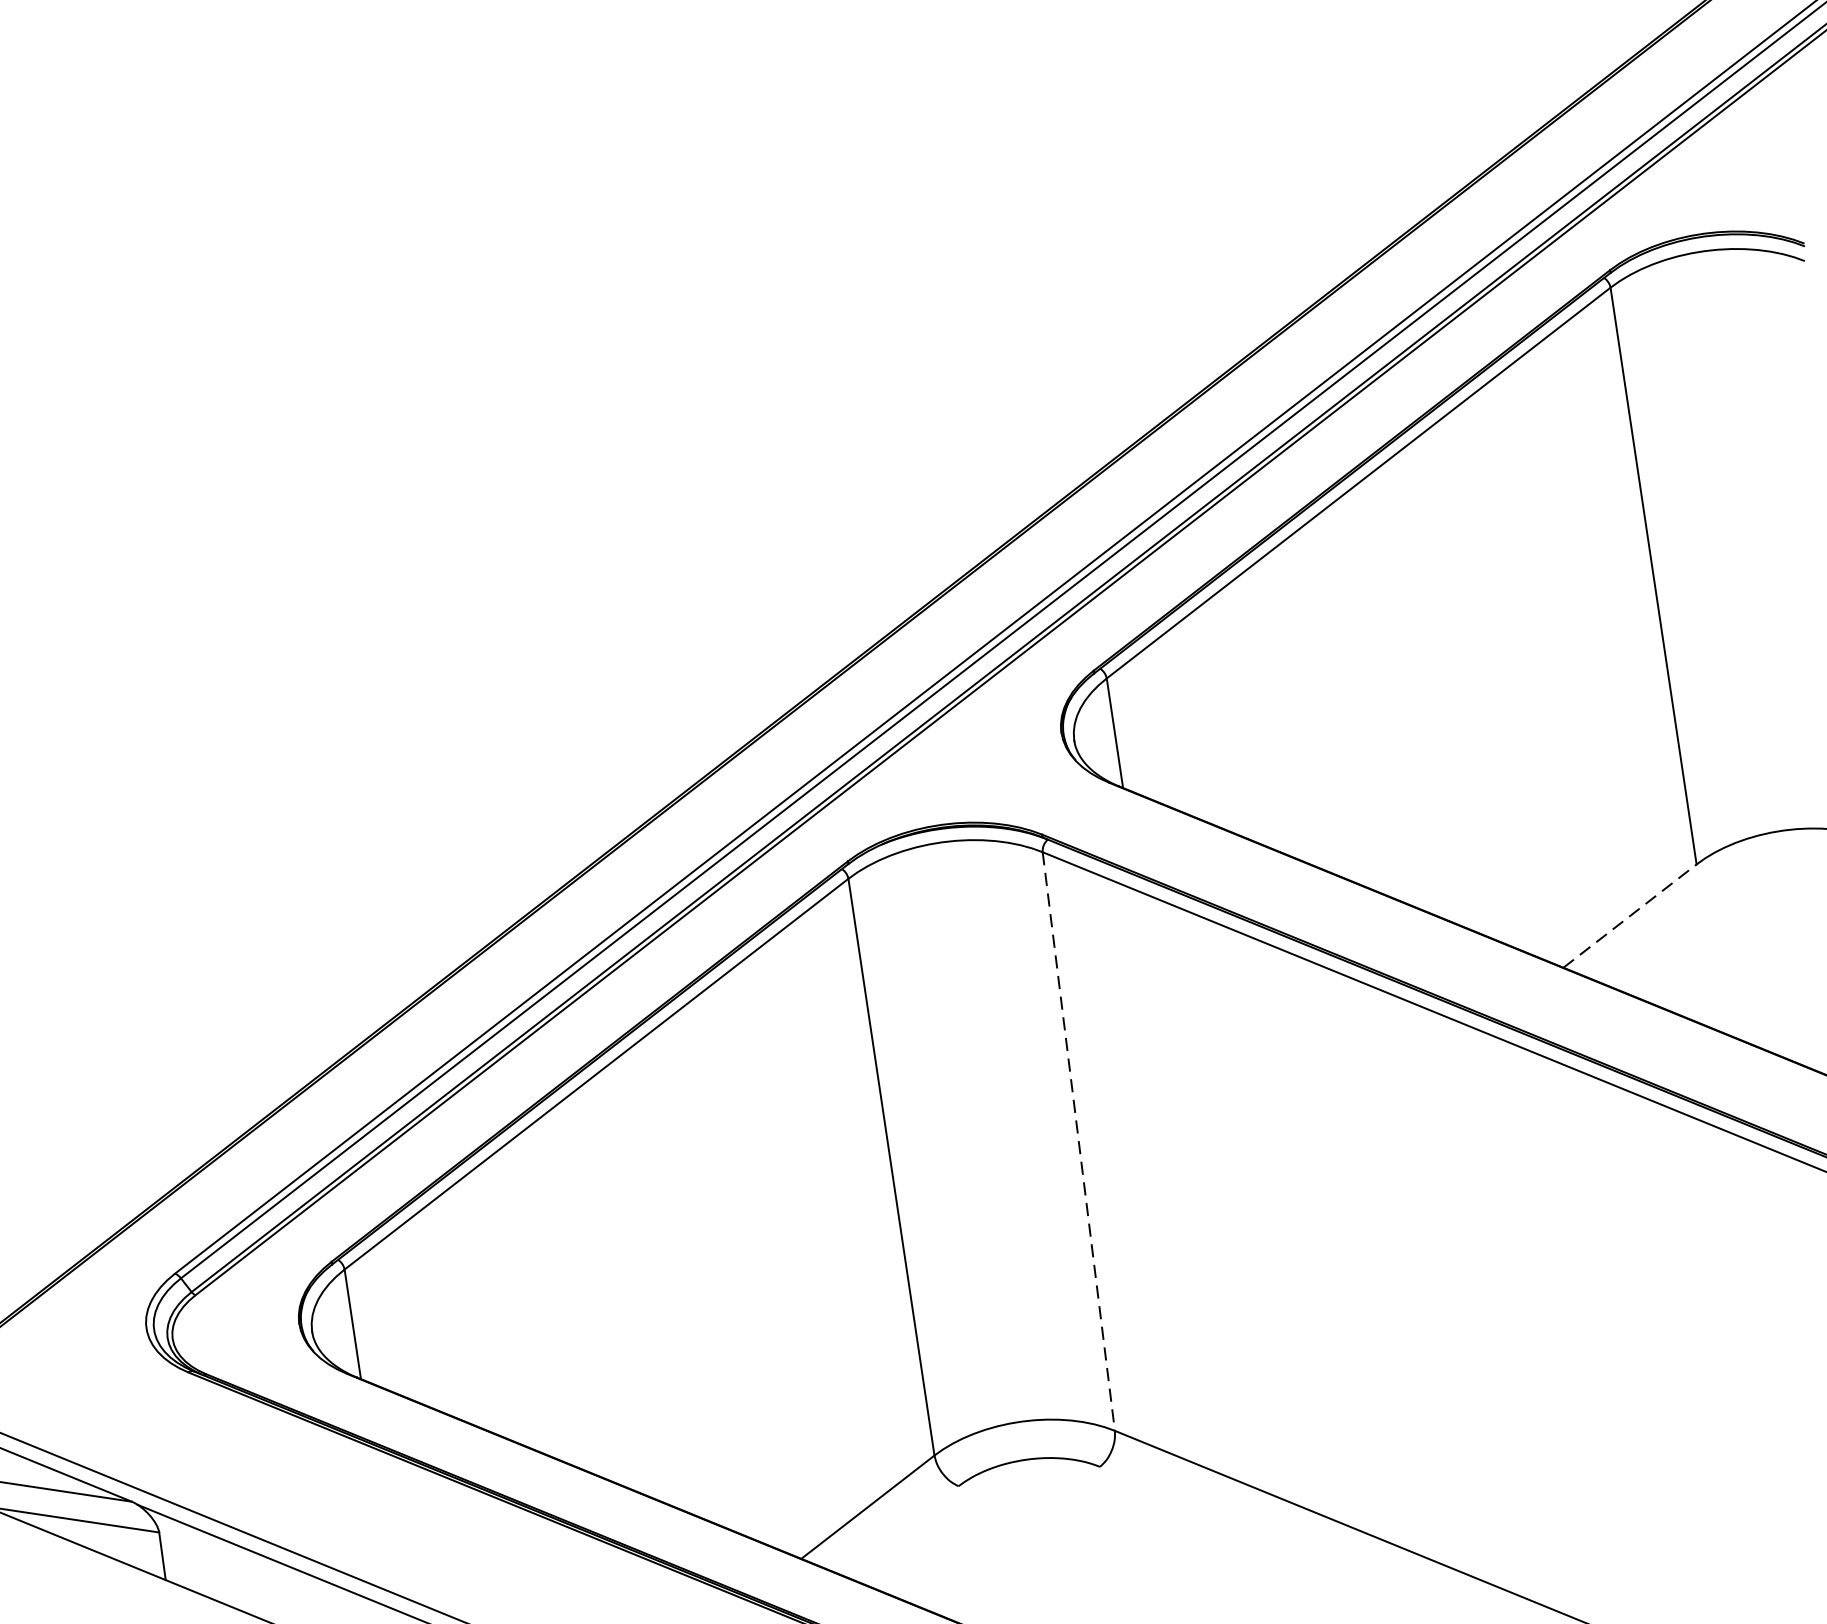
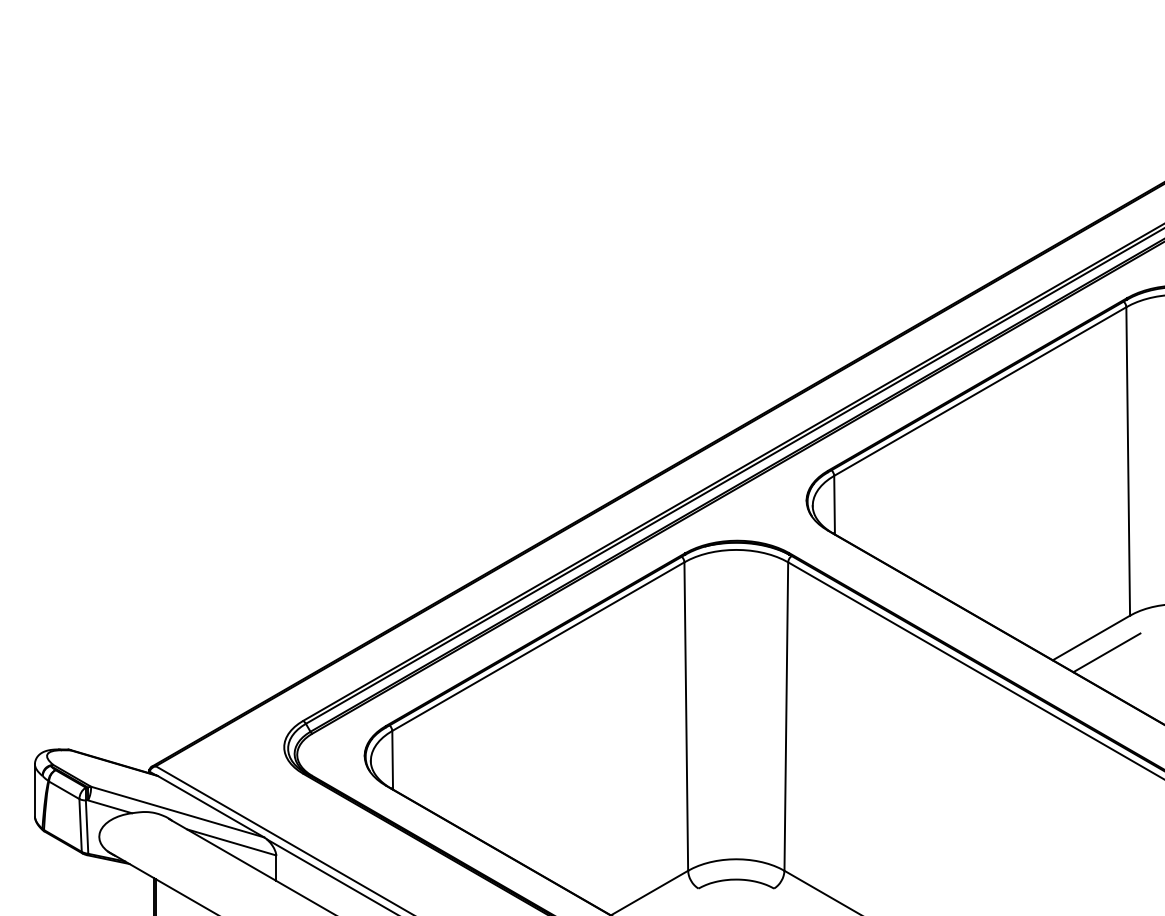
line: (1630, 915) -> (1091, 637), dashed -> solid
line: (1661, 939) -> (1106, 652), added
line: (1079, 1143) -> (786, 717), dashed -> solid

